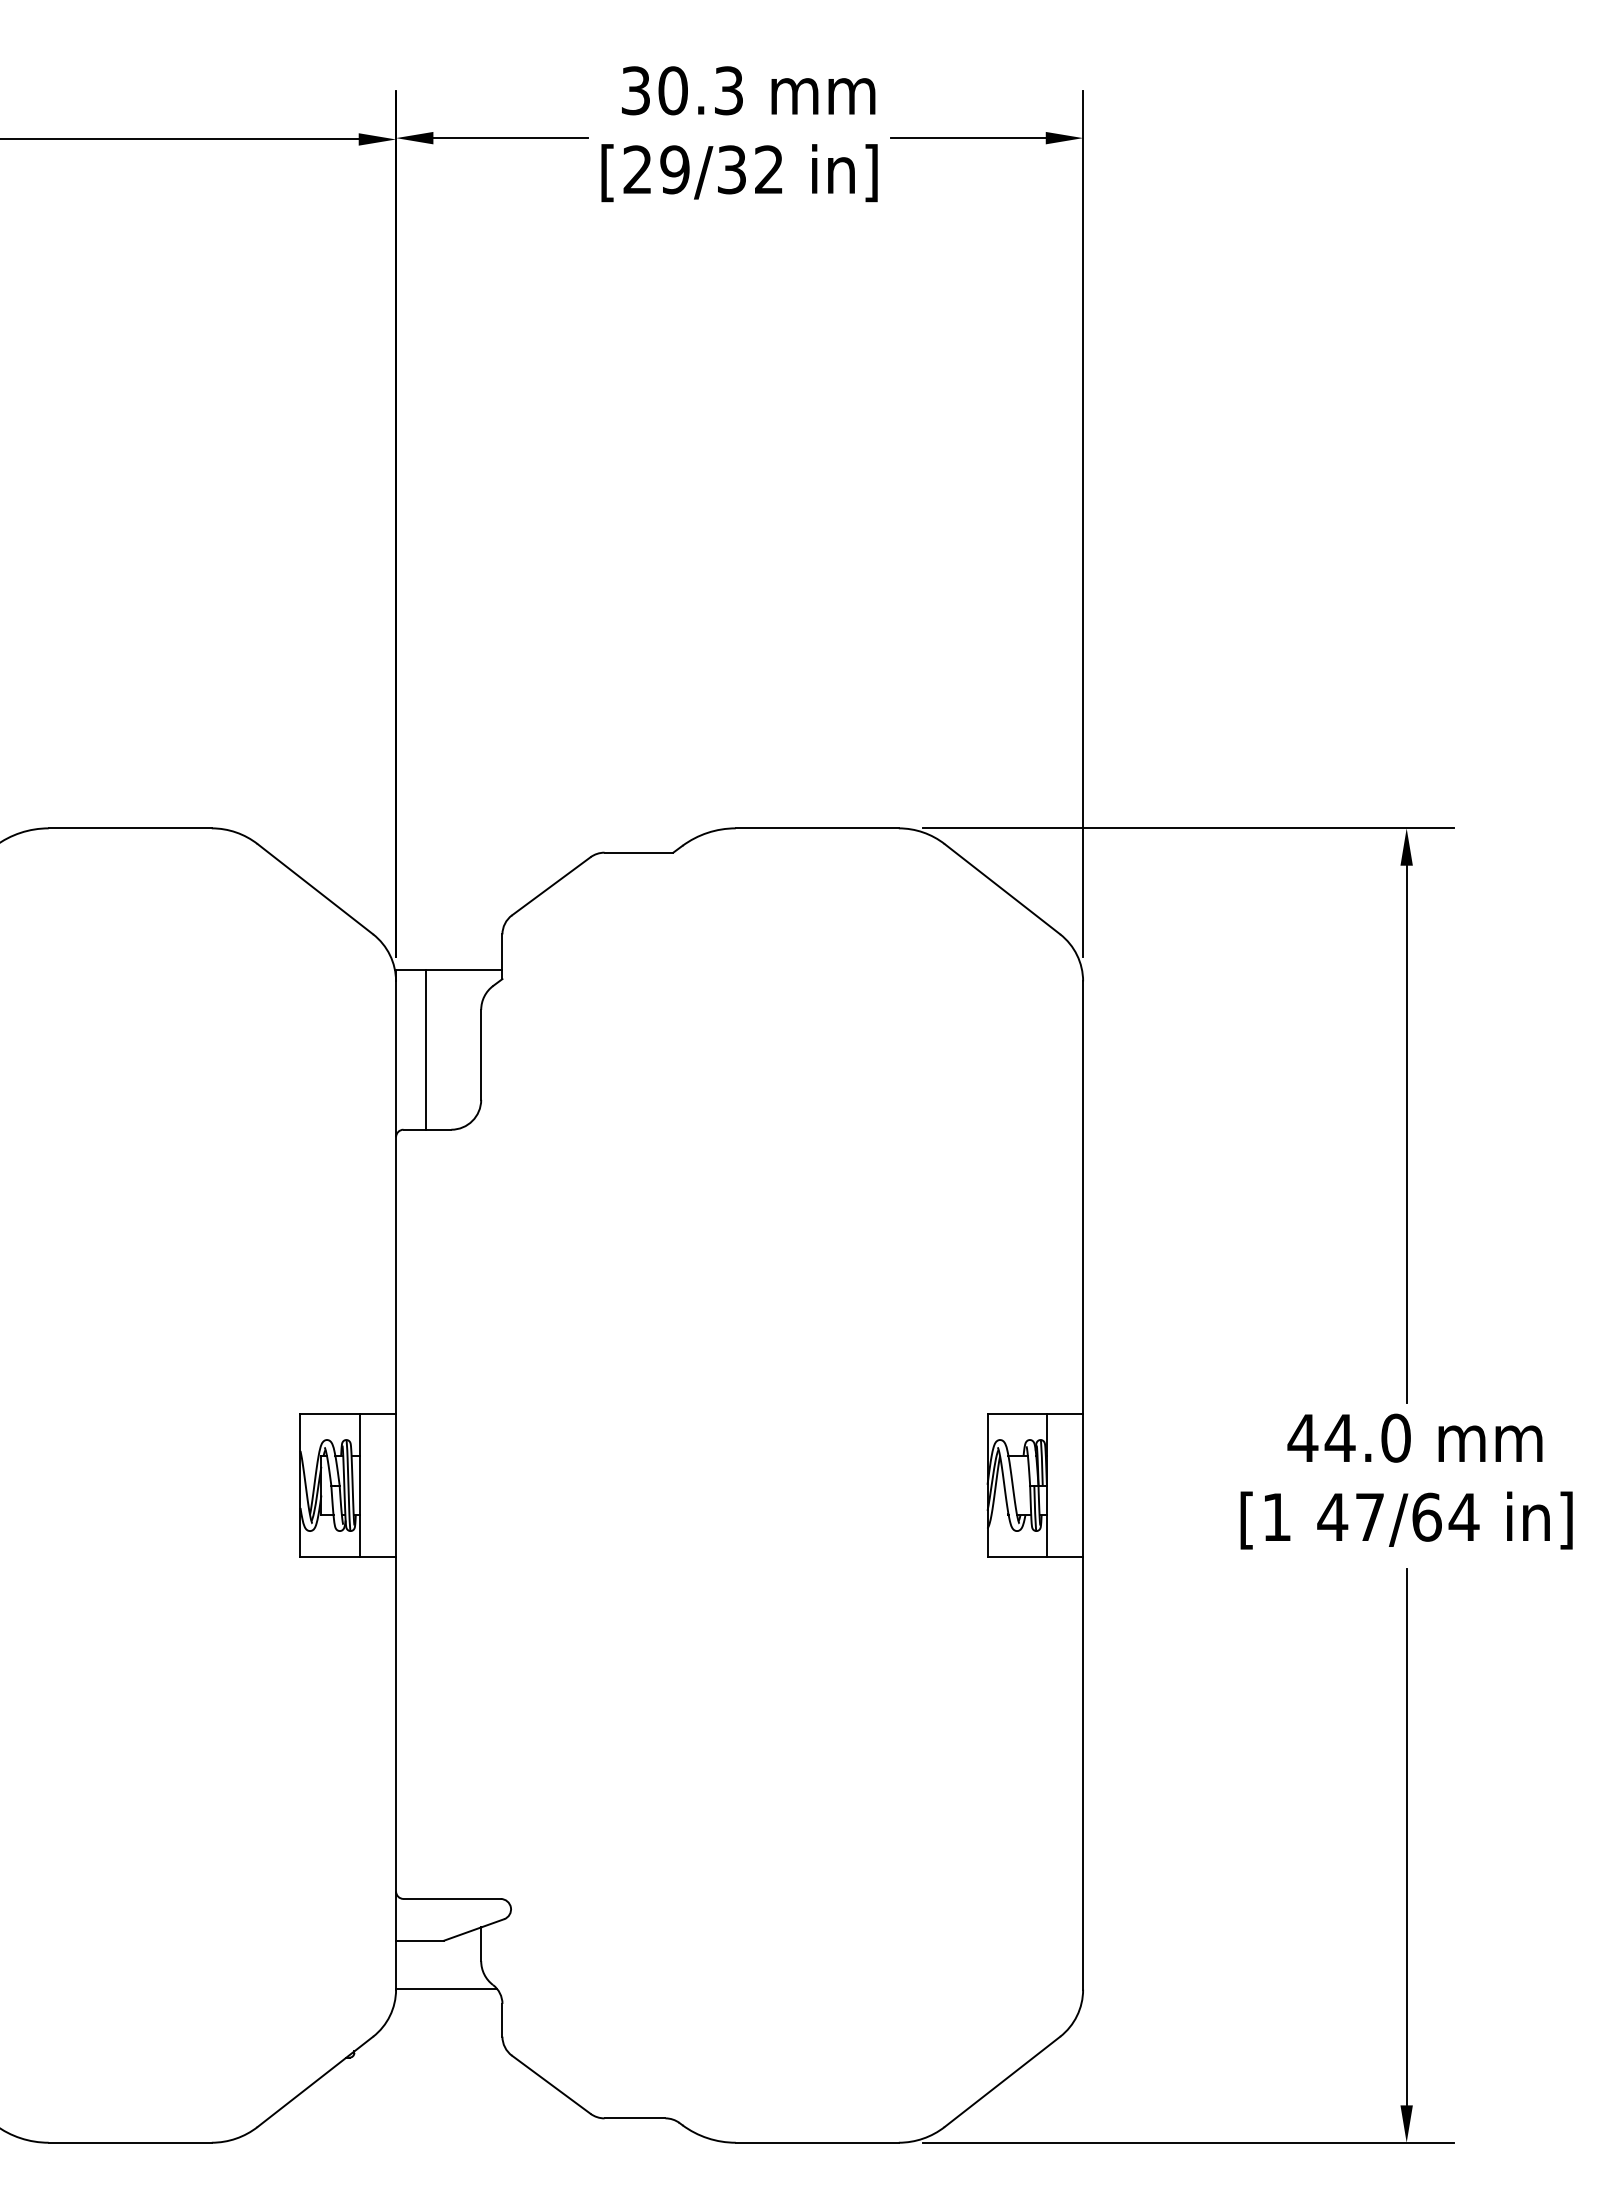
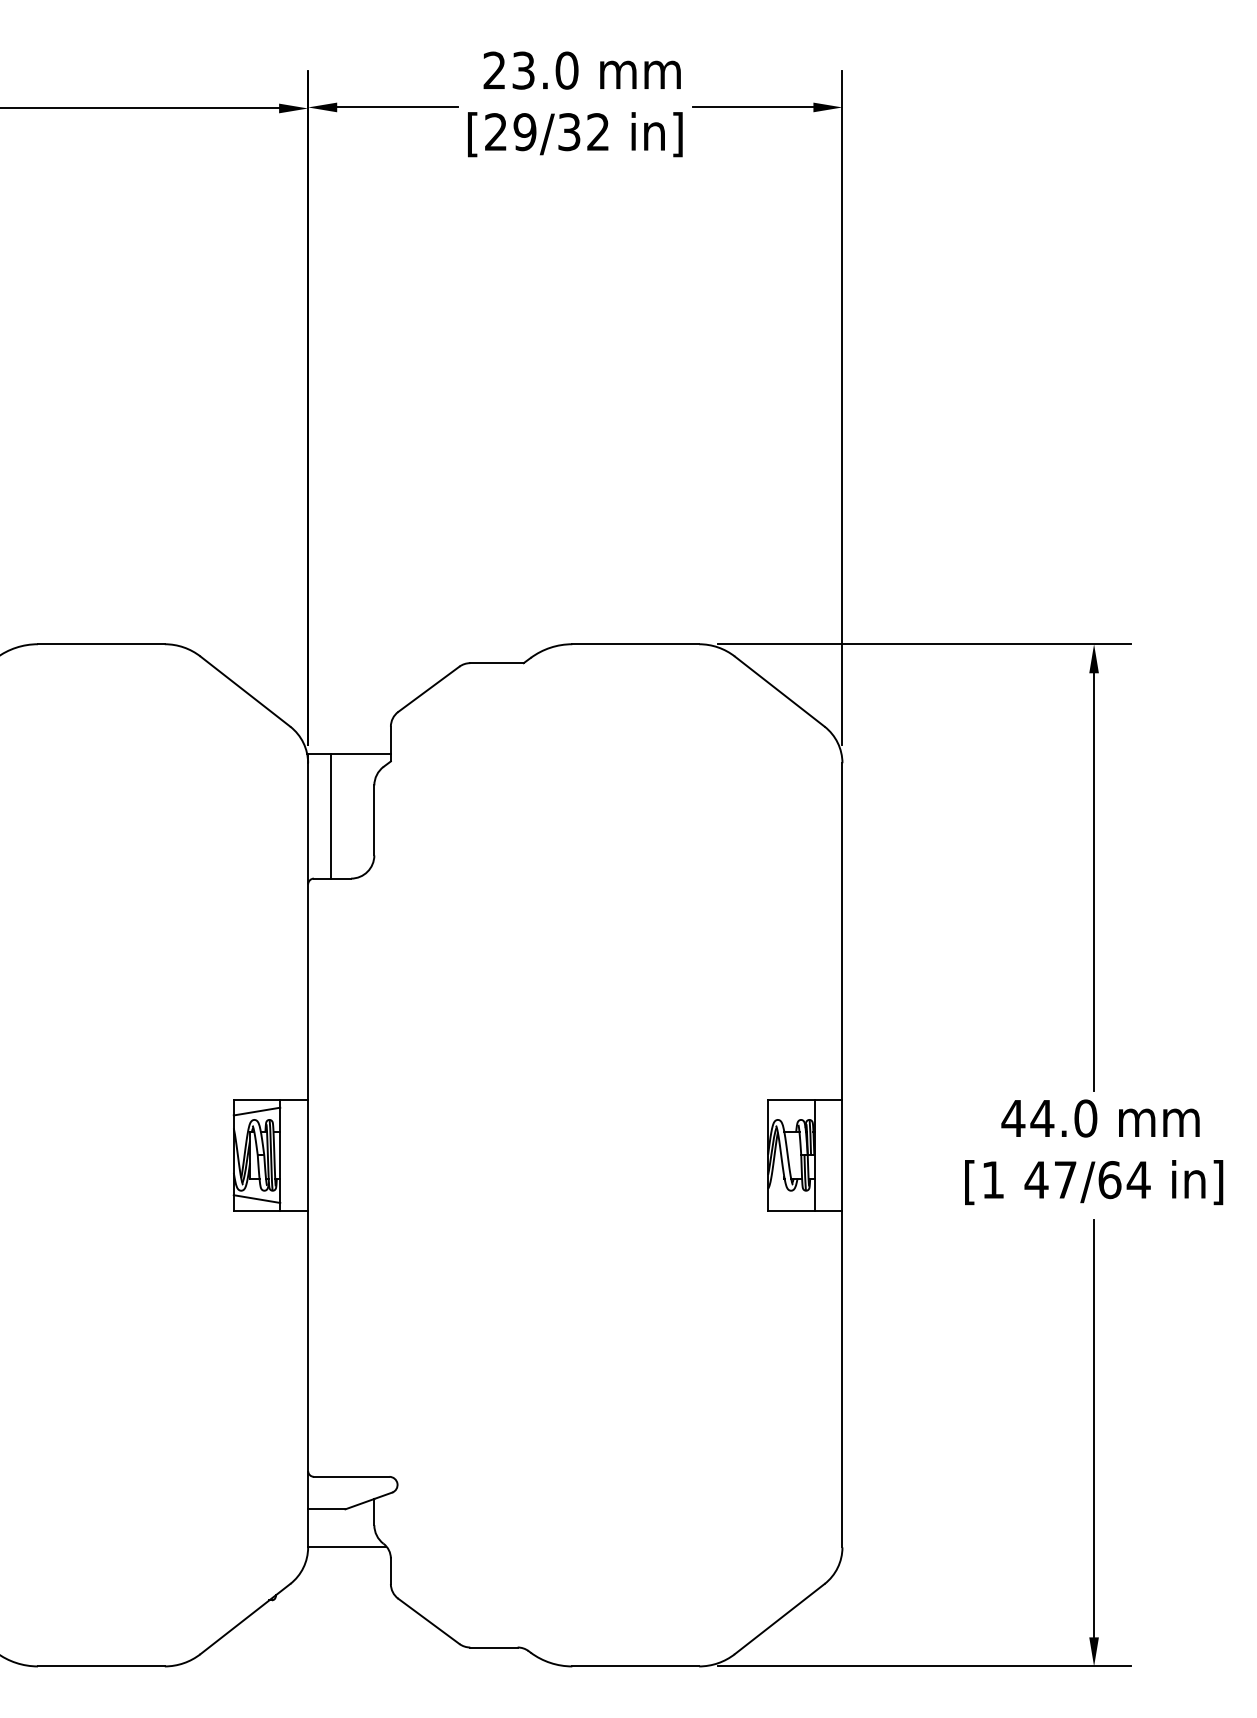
text: (682, 90) -> (530, 70), 30.3 -> 23.0
line: (330, 1429) -> (257, 1111), added
line: (330, 1541) -> (257, 1198), added

